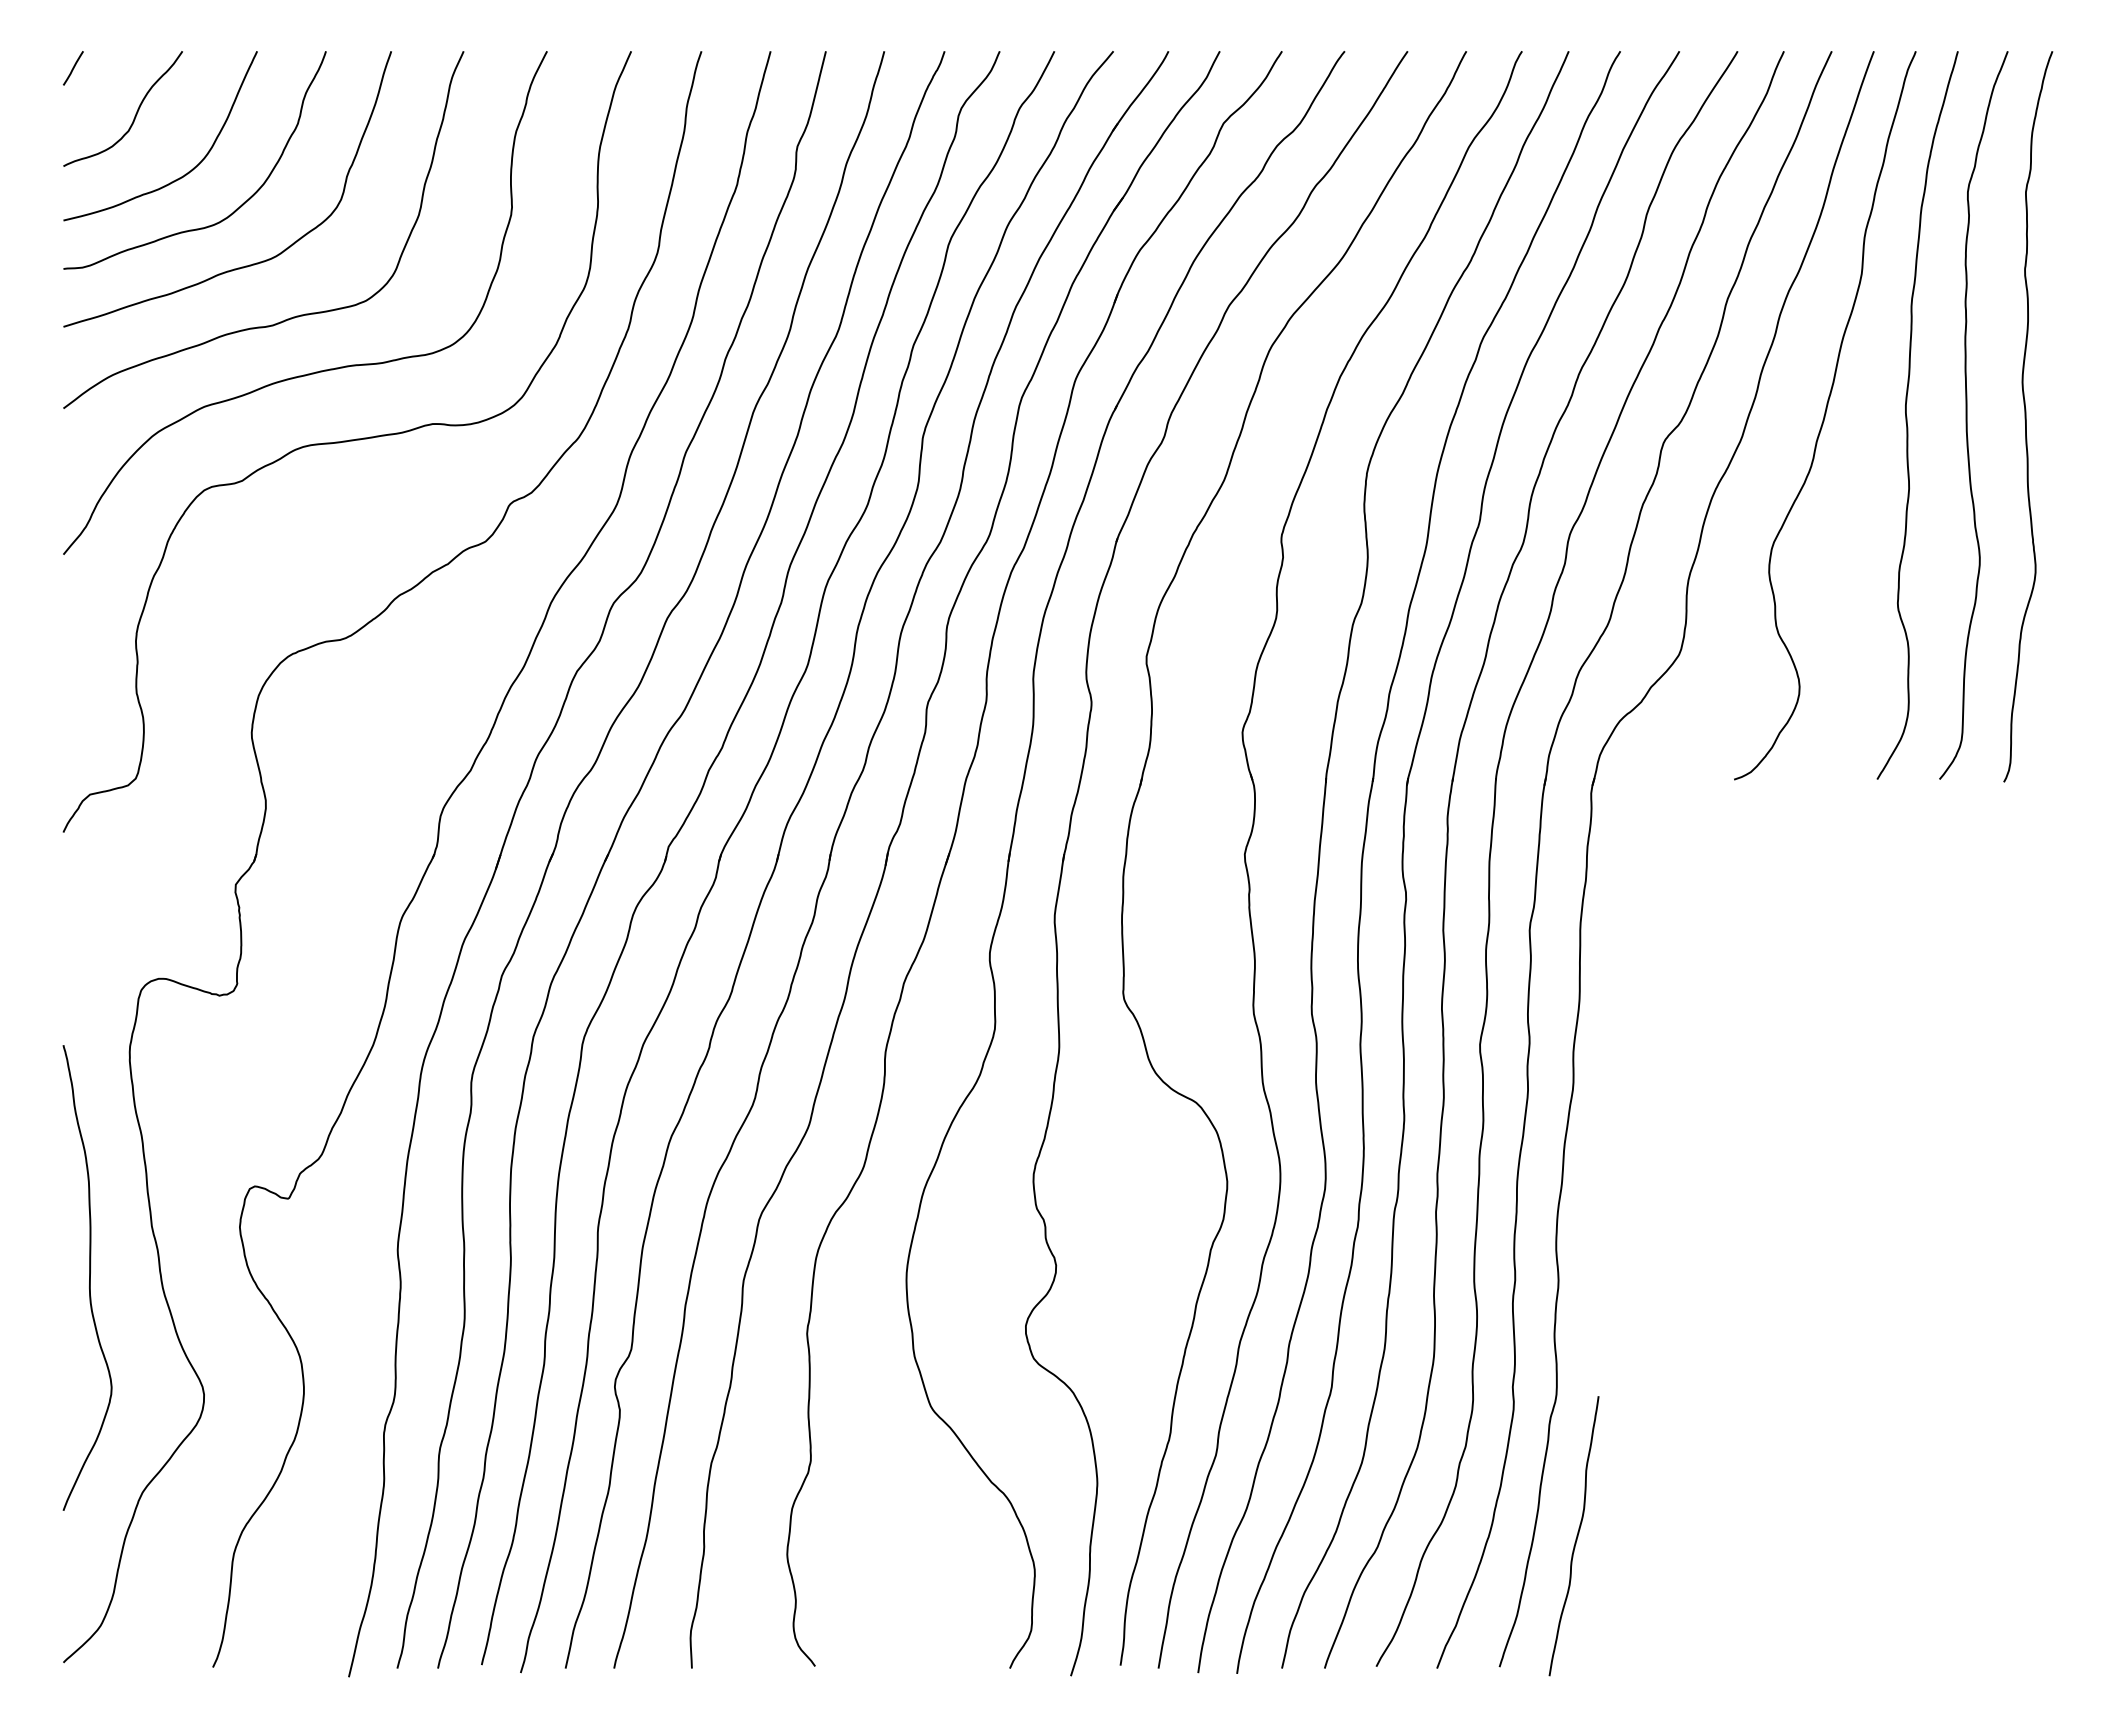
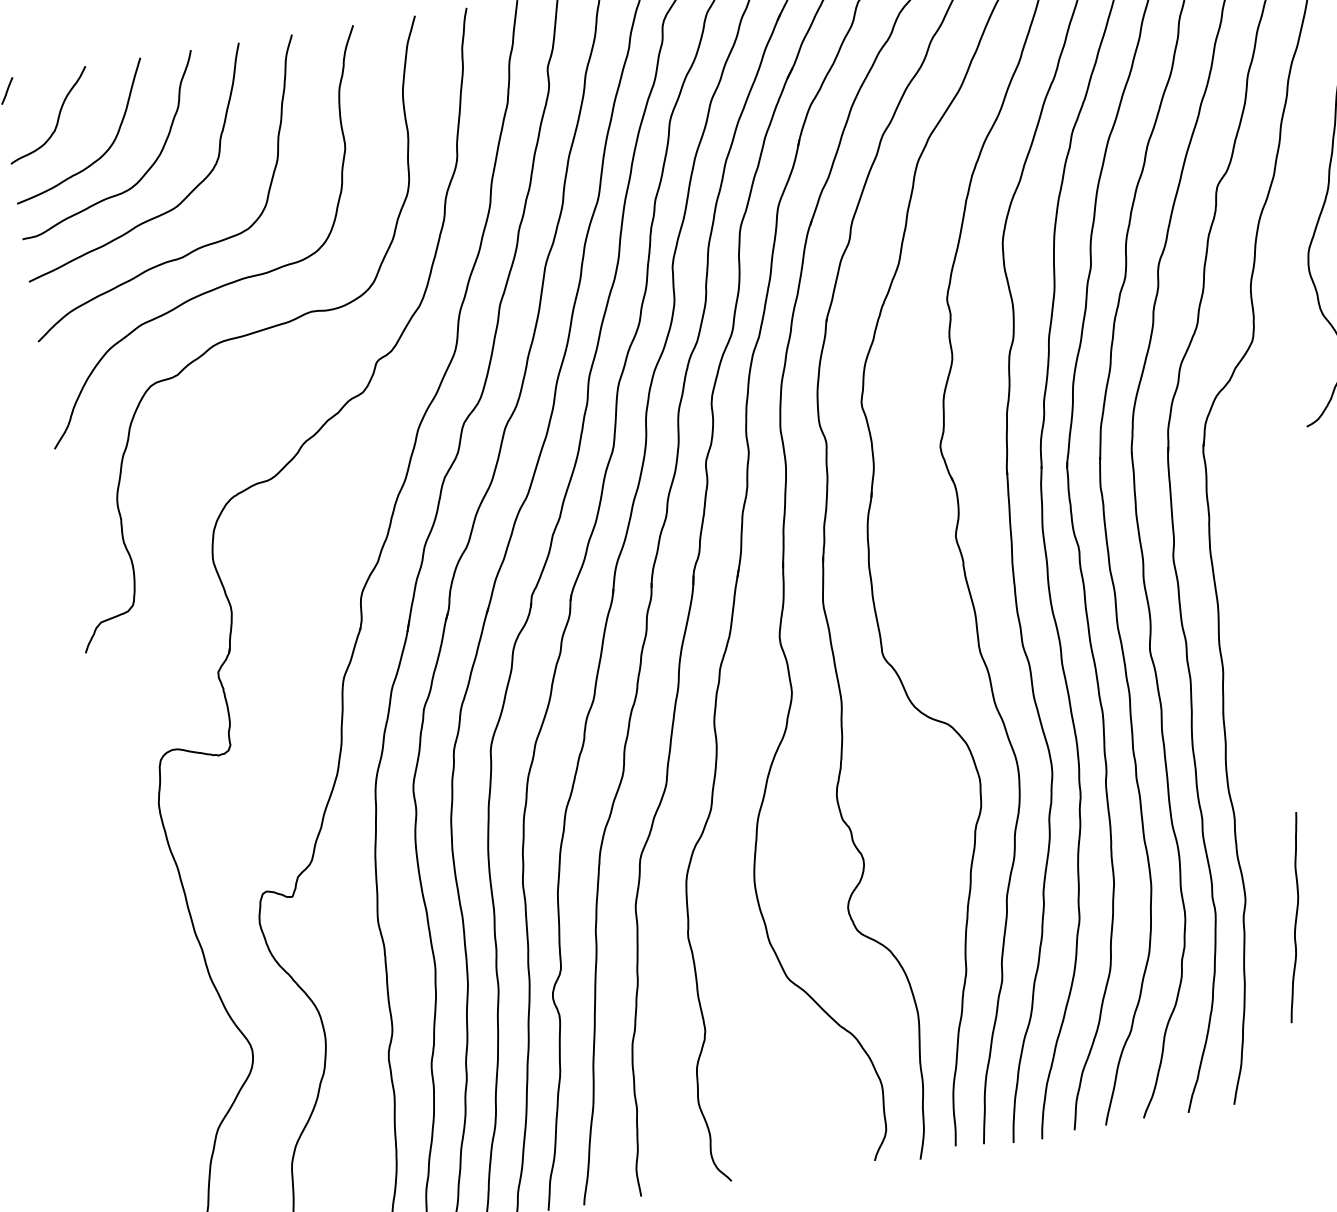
curve: (89, 1277) -> (154, 977), removed
curve: (1575, 1538) -> (1295, 919), moved

